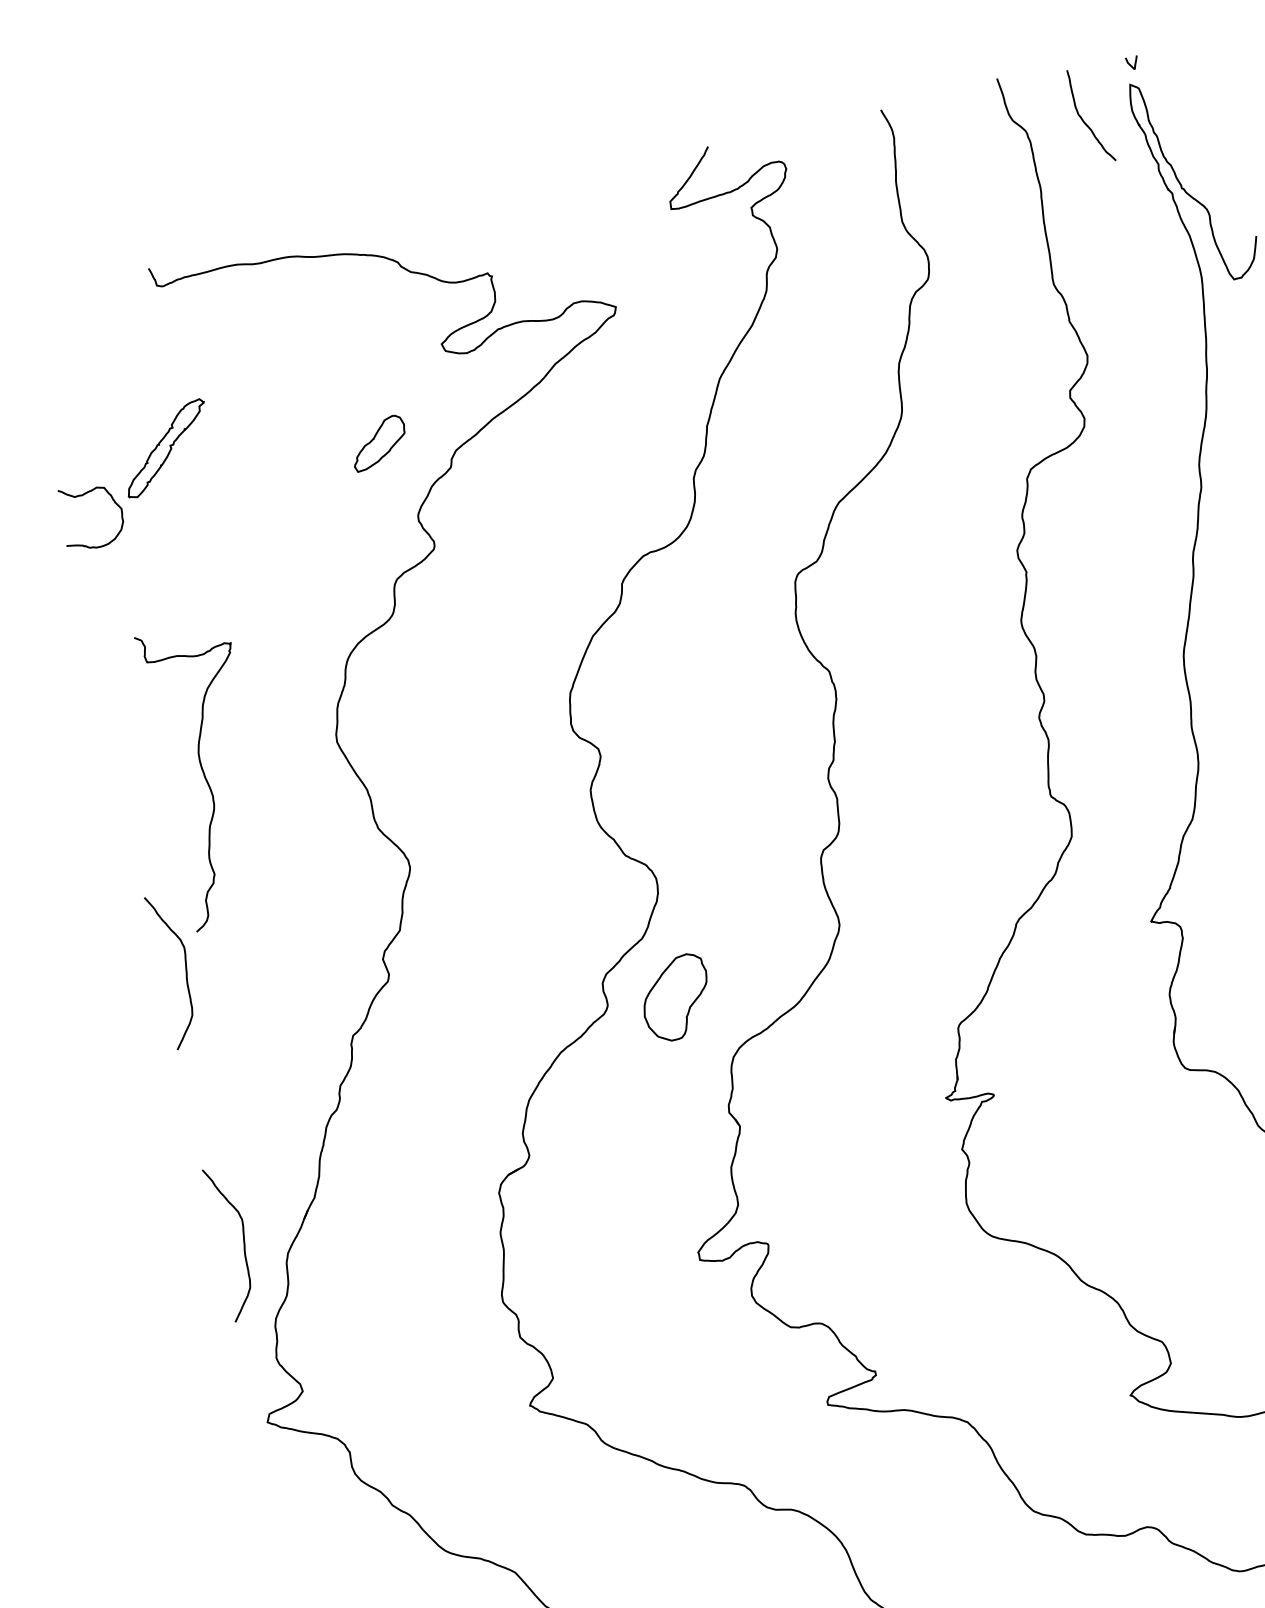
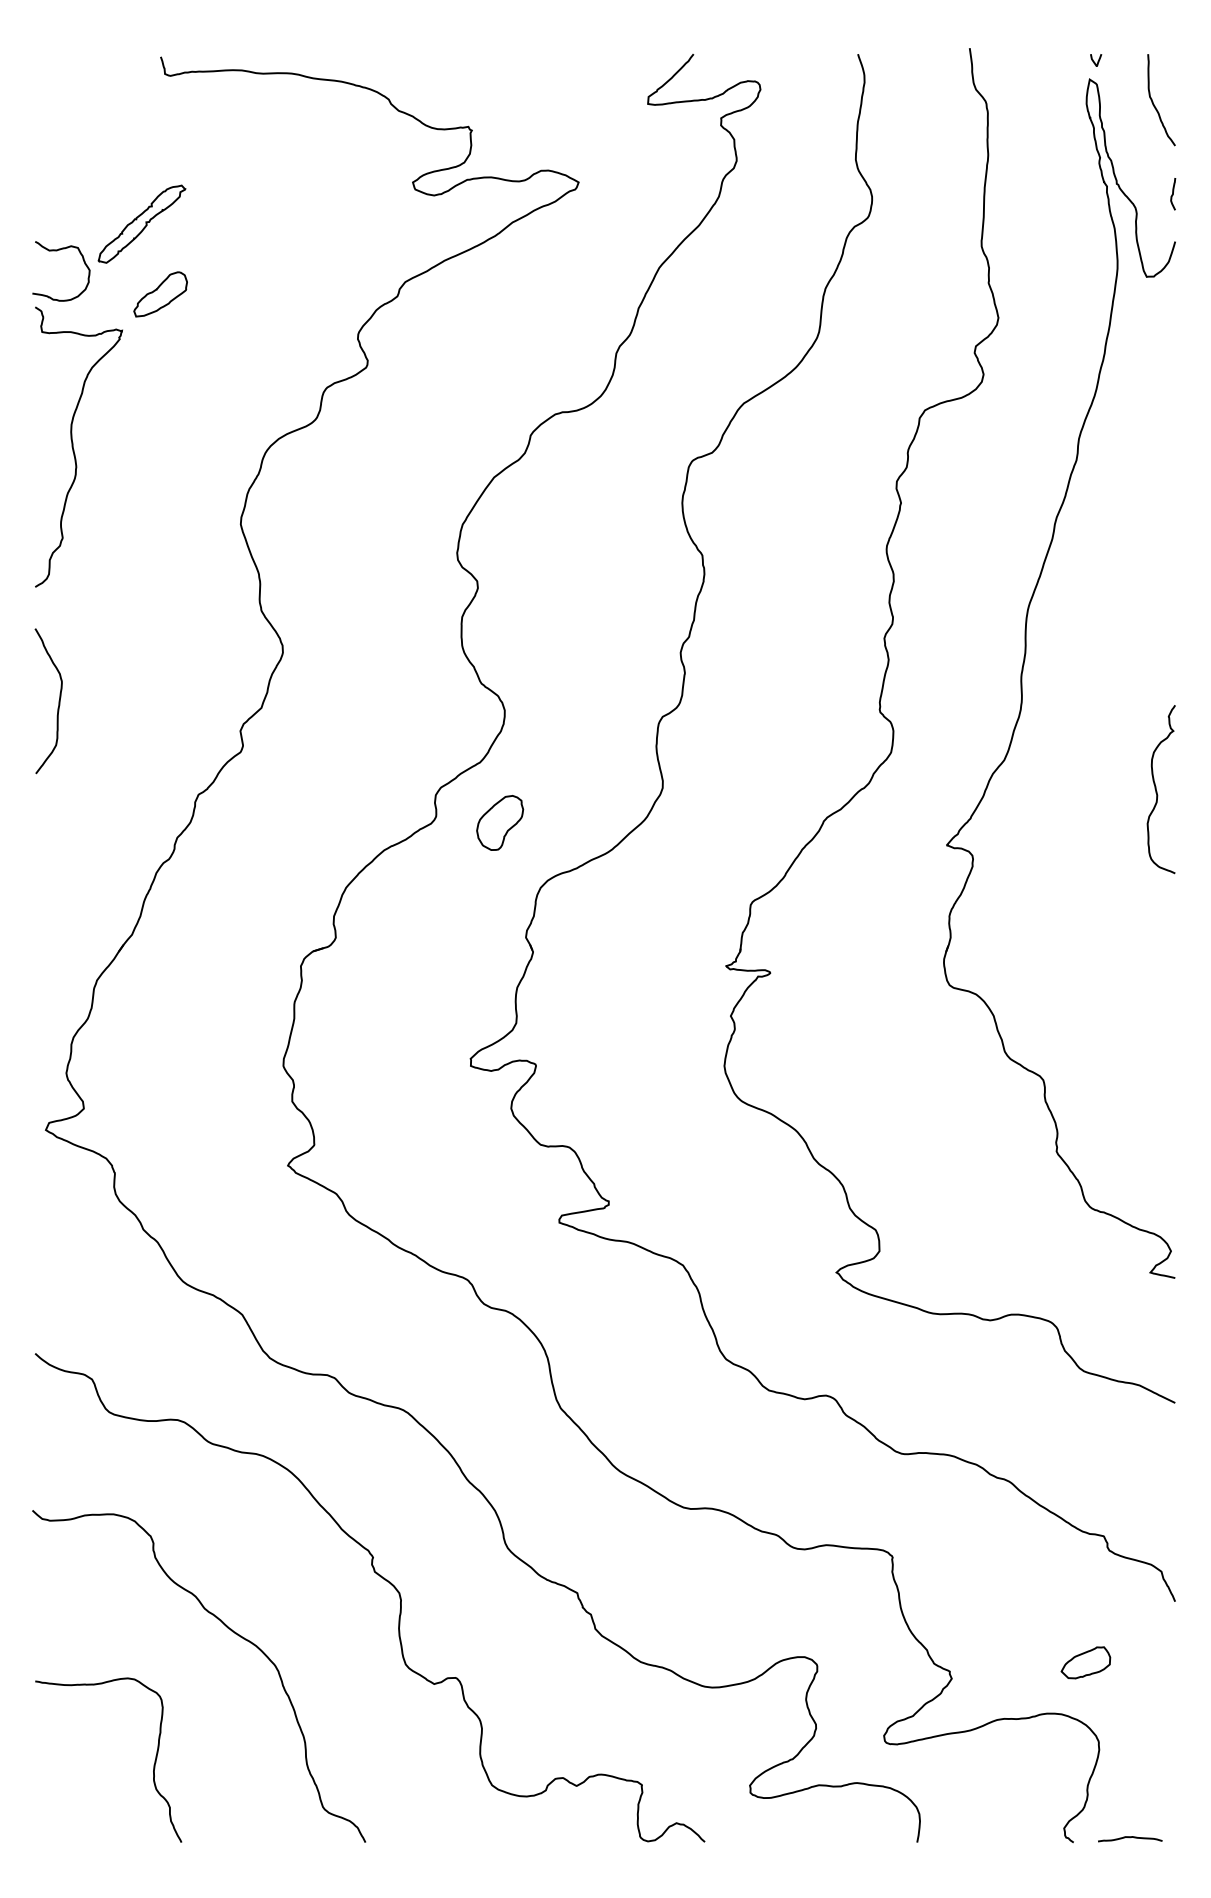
curve: (1083, 118) -> (1153, 101), moved
curve: (1243, 186) -> (1173, 194), added
part: (378, 443) -> (160, 294), moved
curve: (205, 775) -> (73, 446), moved
part: (676, 997) -> (500, 822), size x0.71
curve: (242, 1241) -> (58, 960), removed

